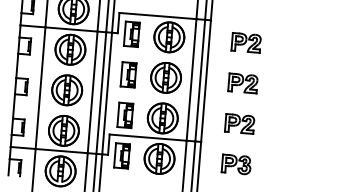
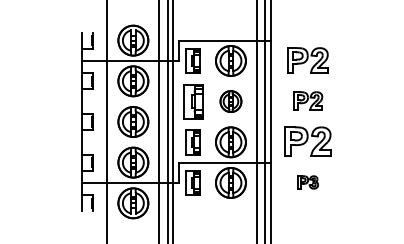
part: (246, 42) -> (308, 59), size x1.4
part: (127, 74) -> (192, 101), size x1.4
part: (165, 77) -> (230, 101), size x0.7
part: (240, 123) -> (308, 141), size x1.6
part: (236, 164) -> (308, 182), size x0.7

